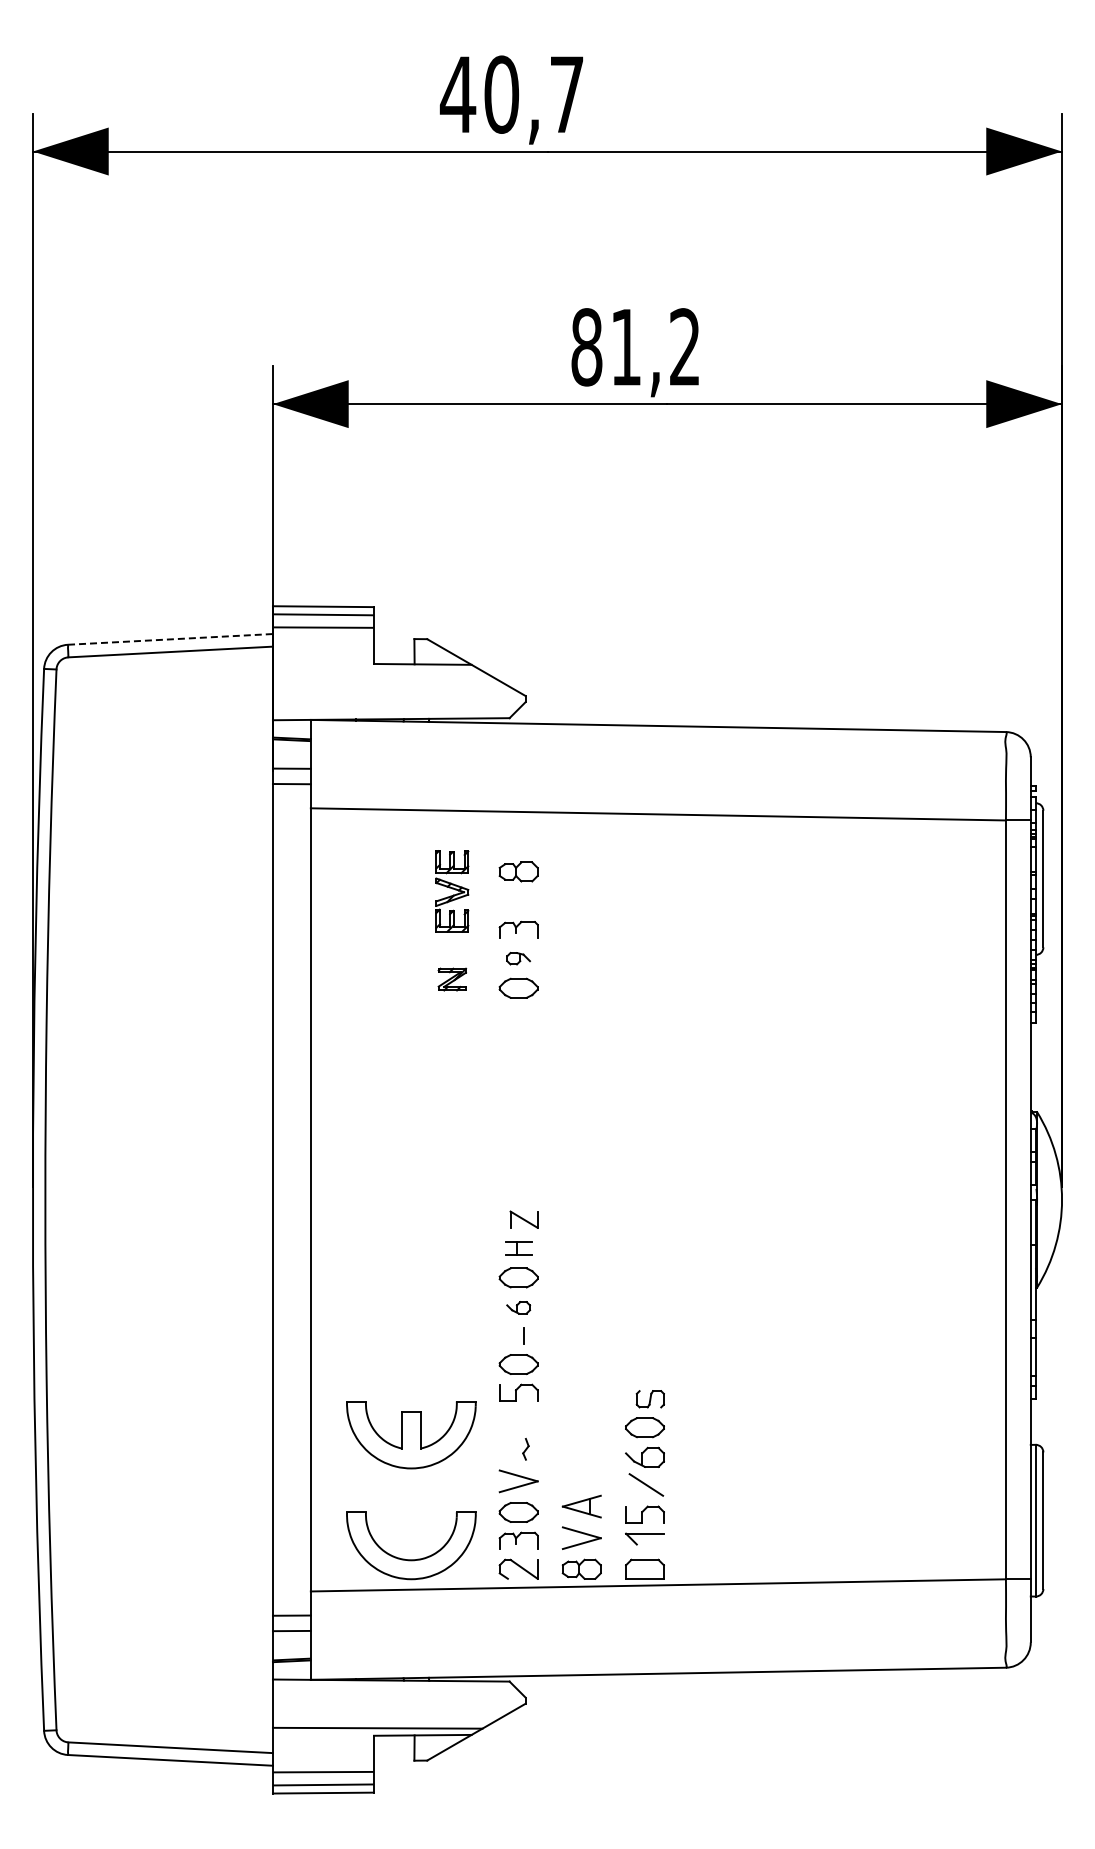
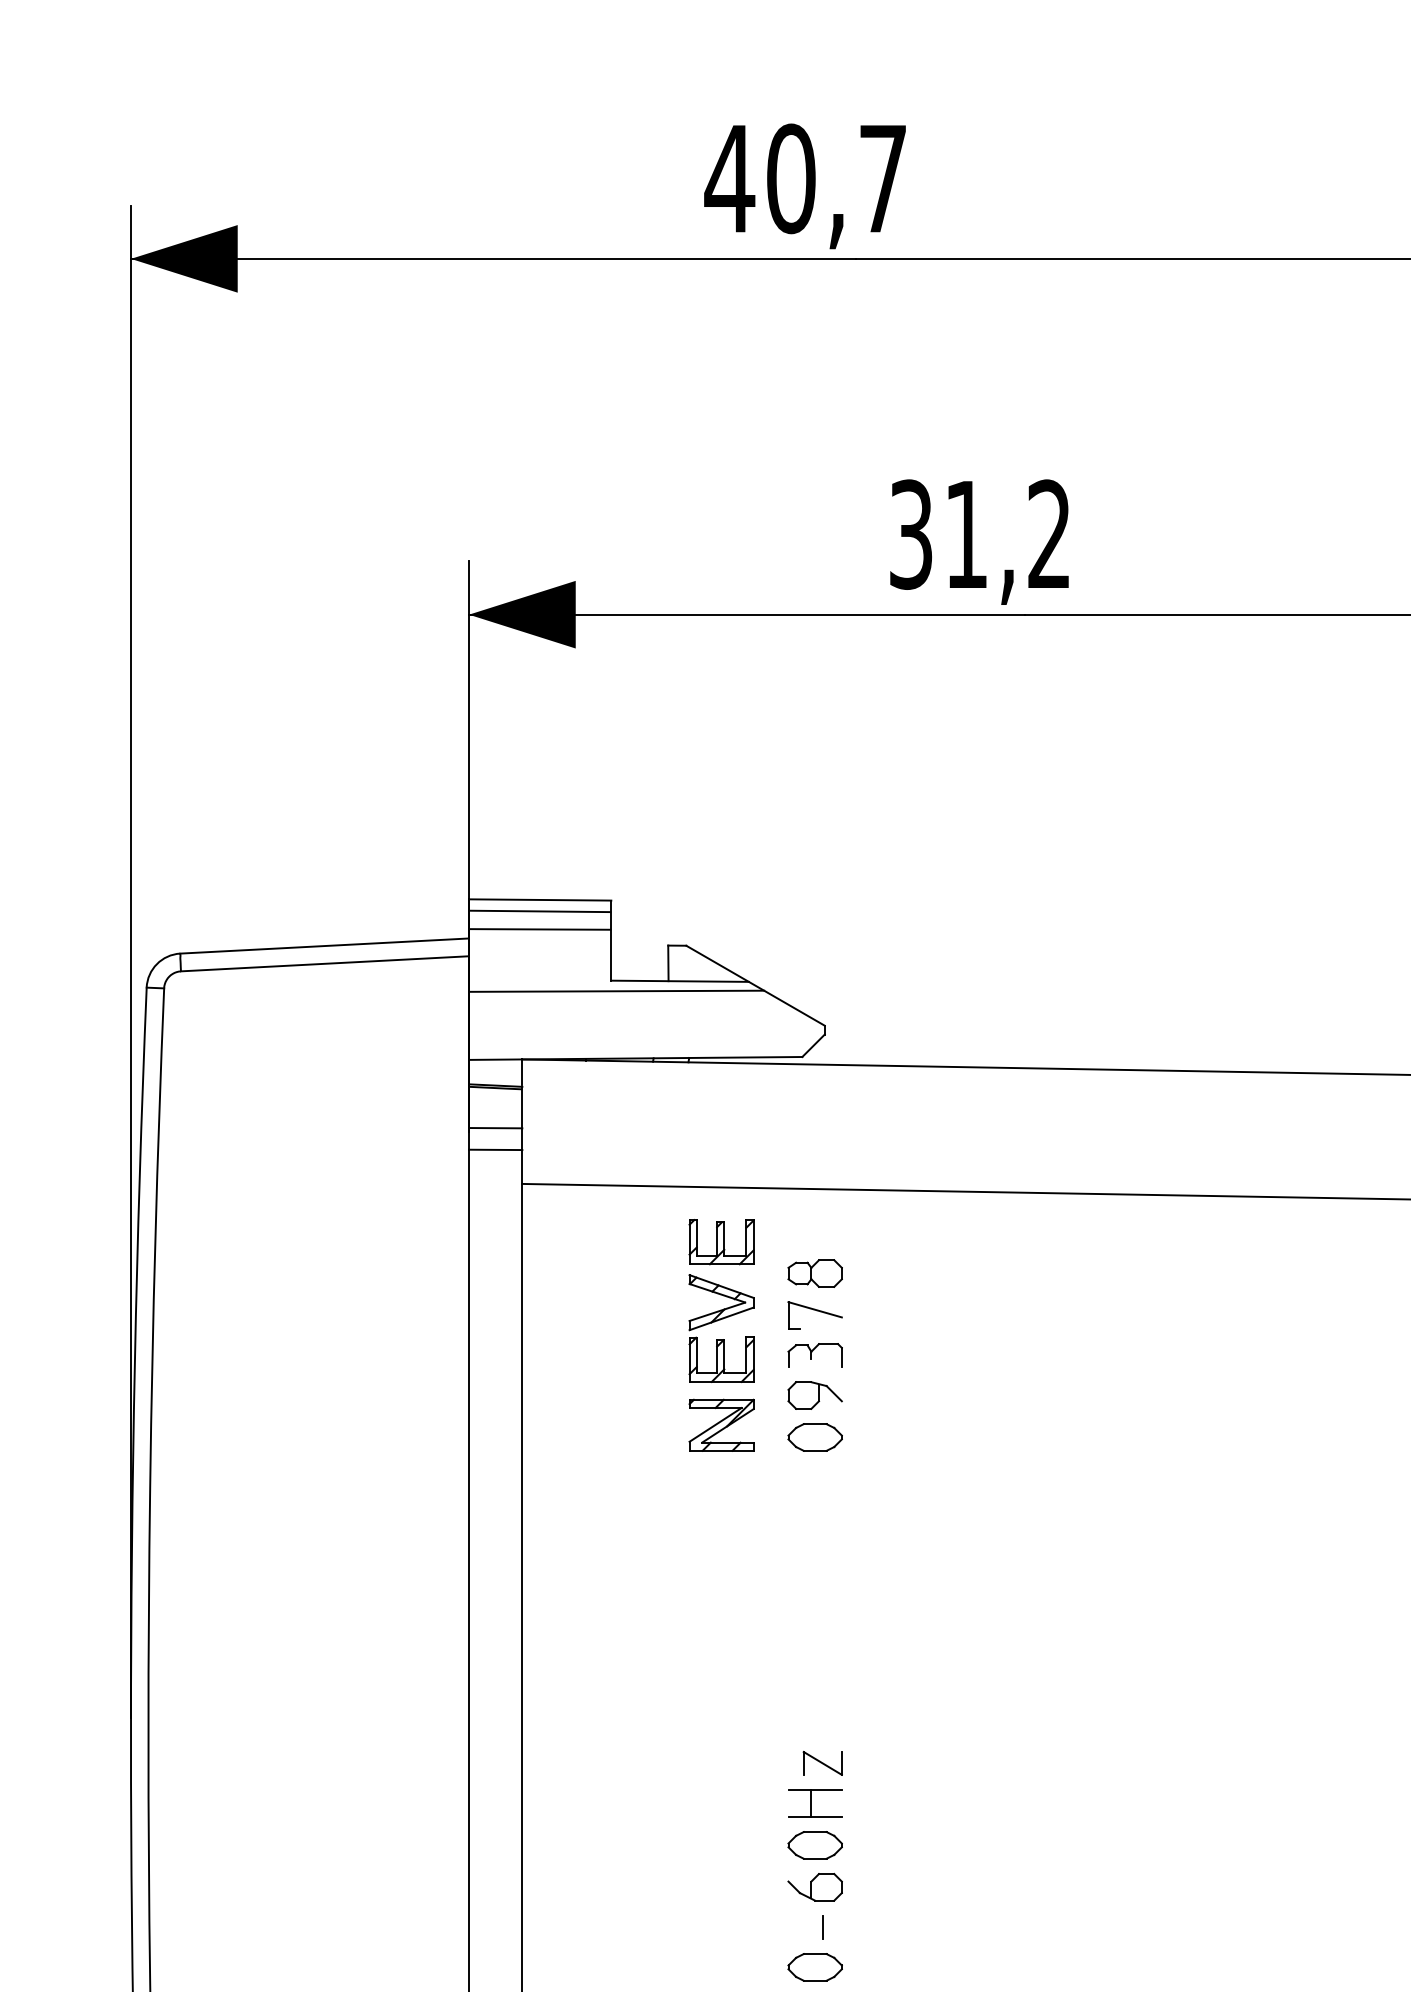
text: (586, 347) -> (910, 534), 81,2 -> 31,2
line: (170, 639) -> (324, 946), dashed -> solid
line: (377, 671) -> (616, 991), added
part: (452, 891) -> (721, 1301), size x1.43
part: (518, 901) -> (814, 1315), added
part: (518, 958) -> (814, 1395), size x1.67
part: (452, 979) -> (721, 1425), size x1.67
part: (518, 1248) -> (814, 1803), size x1.43
part: (518, 1307) -> (814, 1887), size x1.67

